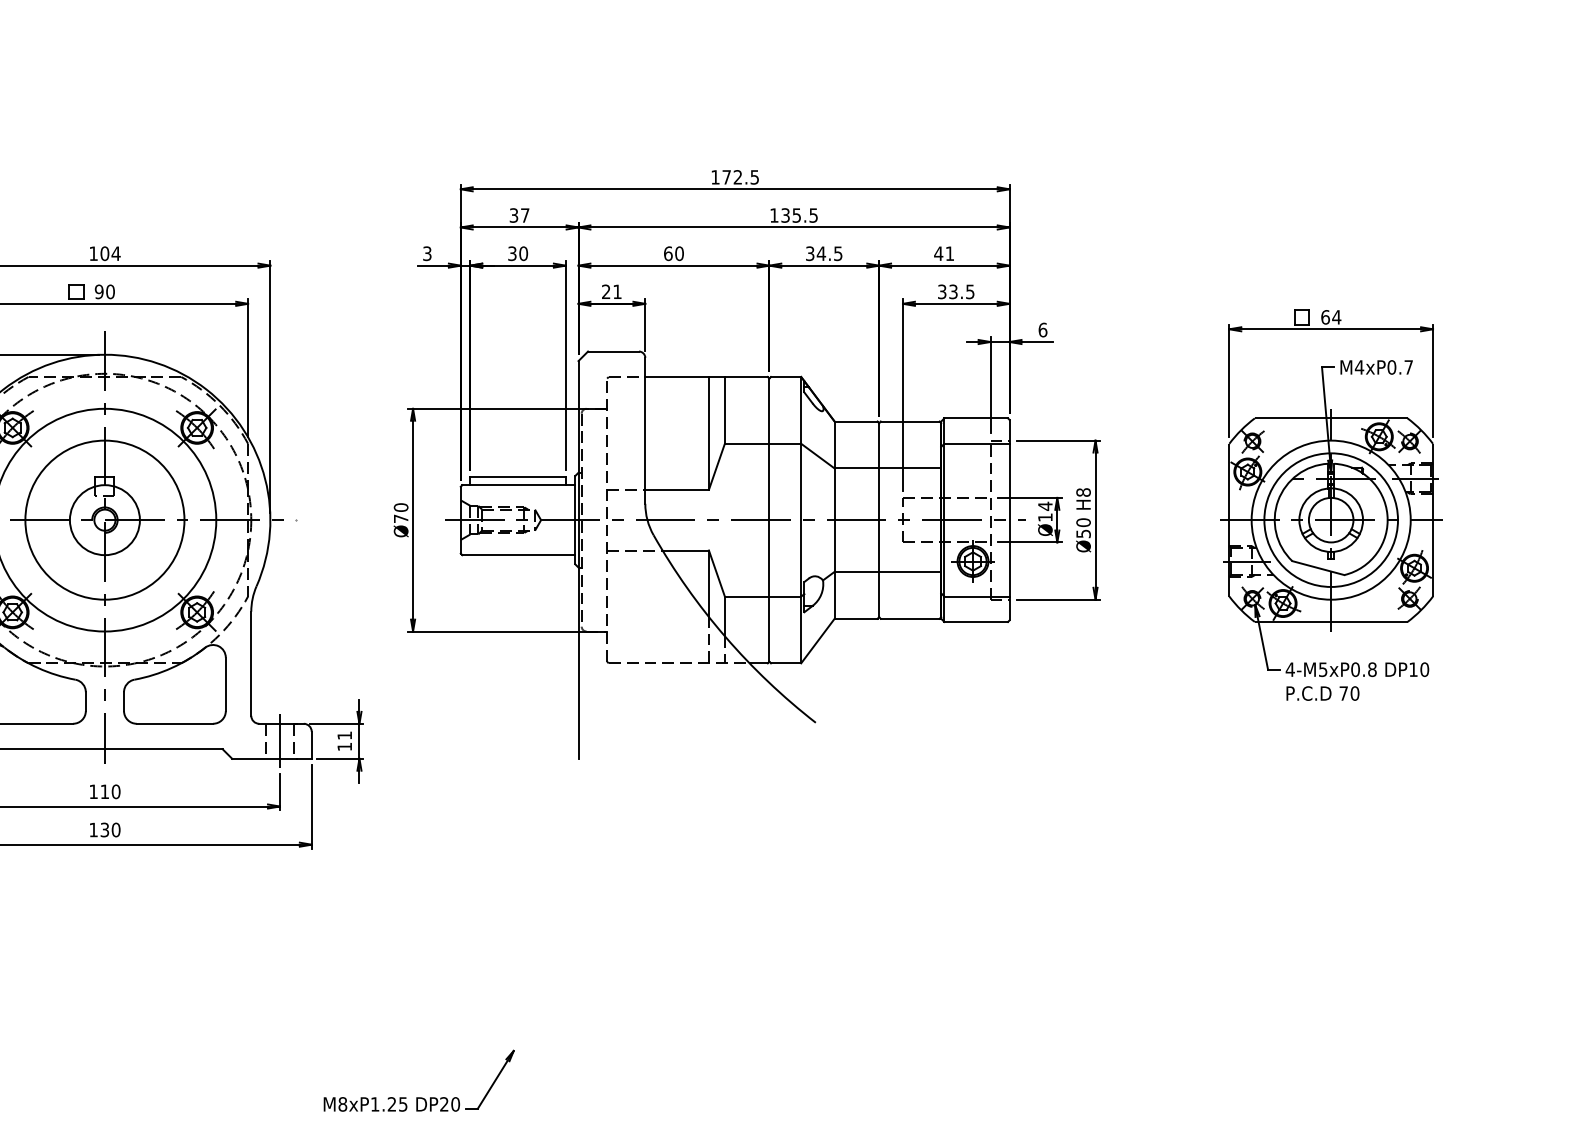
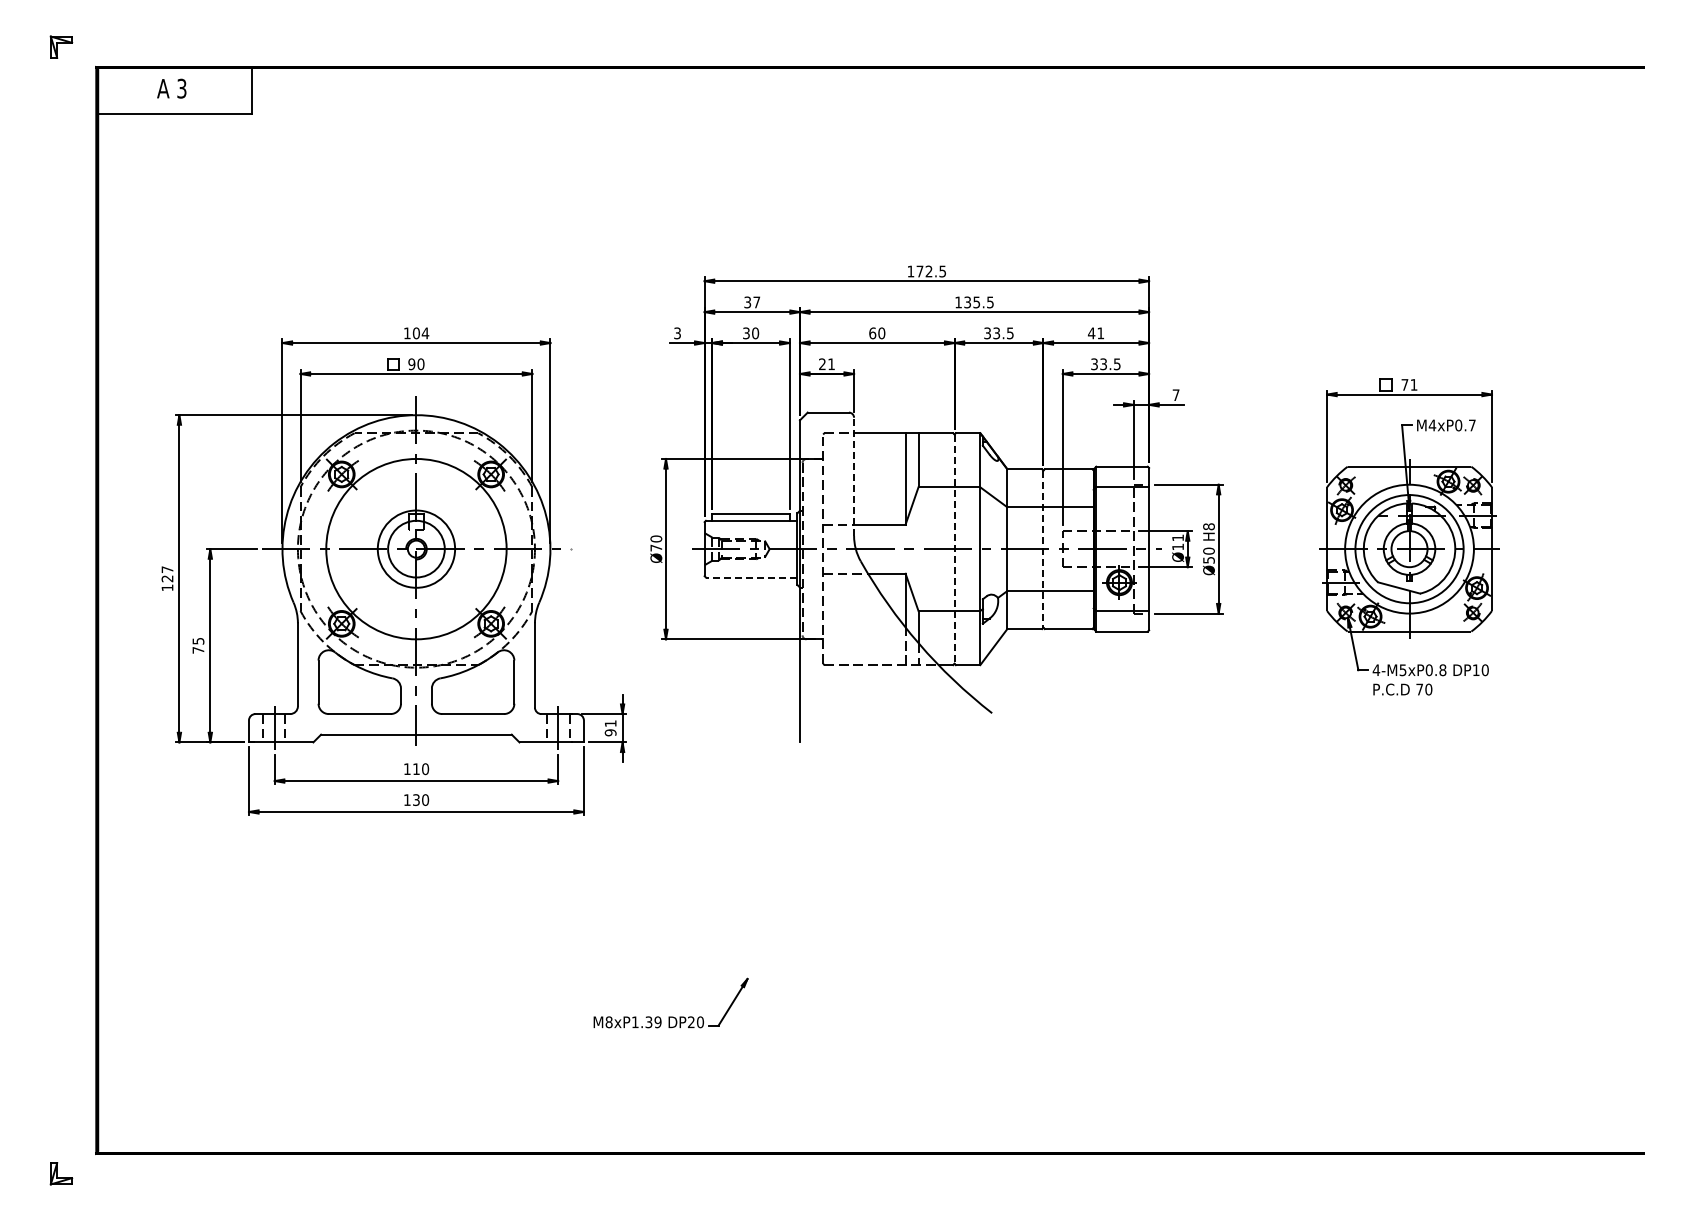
text: (821, 253) -> (996, 333), 34.5 -> 33.5
text: (1331, 316) -> (1409, 384), 64 -> 71
text: (1042, 330) -> (1175, 395), 6 -> 7
line: (645, 430) -> (854, 476), solid -> dashed
text: (1044, 505) -> (1177, 537), Ø14 -> Ø11
circle: (104, 519) -> (416, 548), size x0.6
line: (769, 520) -> (954, 549), solid -> dashed
line: (879, 520) -> (1043, 549), solid -> dashed
line: (518, 555) -> (751, 577), solid -> dashed
text: (344, 746) -> (610, 732), 11 -> 91
text: (397, 1104) -> (653, 1022), M8xP1.25 -> M8xP1.39

